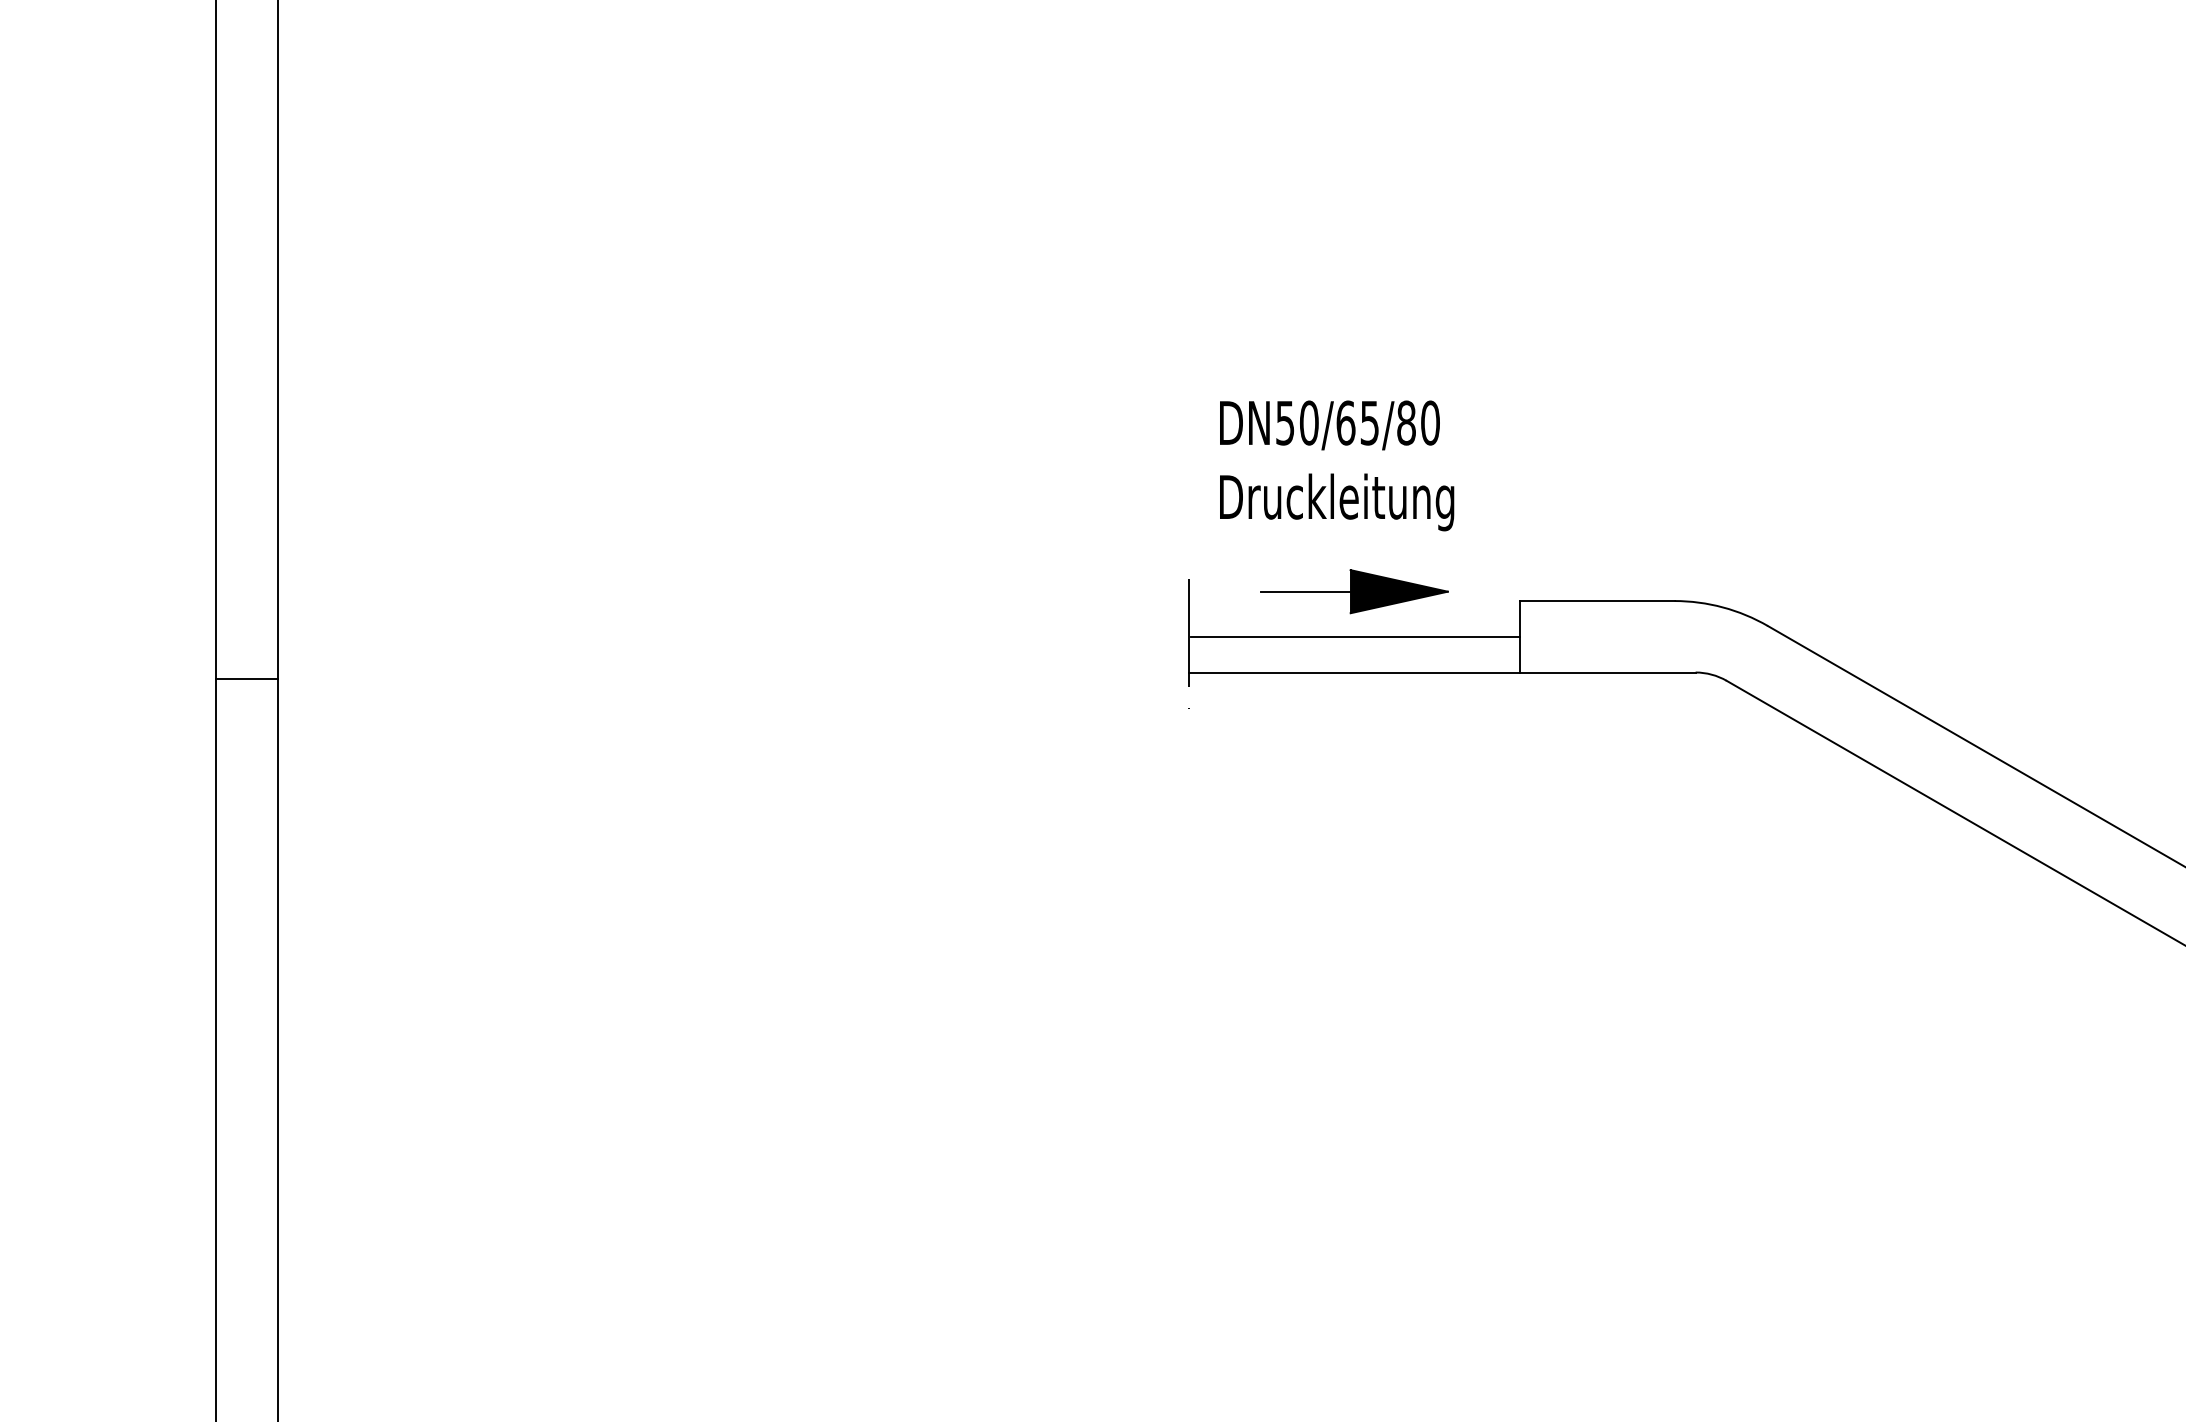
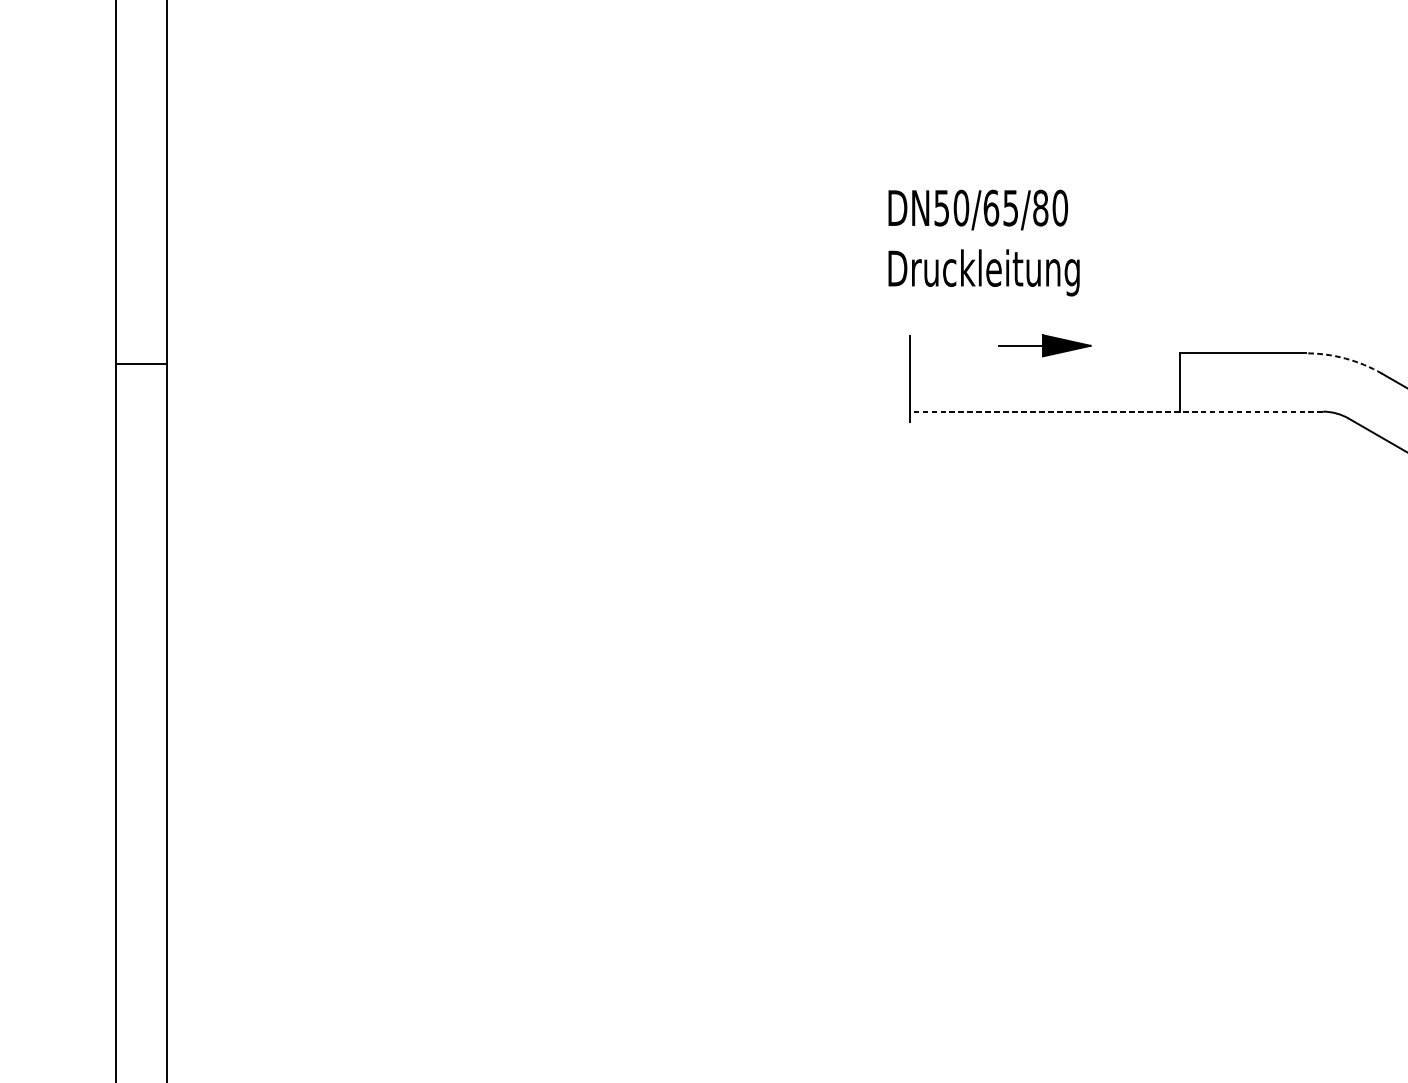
text: (1337, 465) -> (984, 242), moved
part: (1354, 591) -> (1044, 345), size x0.6
arc: (1722, 607) -> (1345, 358), solid -> dashed
line: (1354, 636) -> (1044, 382), removed
line: (1441, 672) -> (1115, 411), solid -> dashed
line: (247, 679) -> (141, 364), moved

